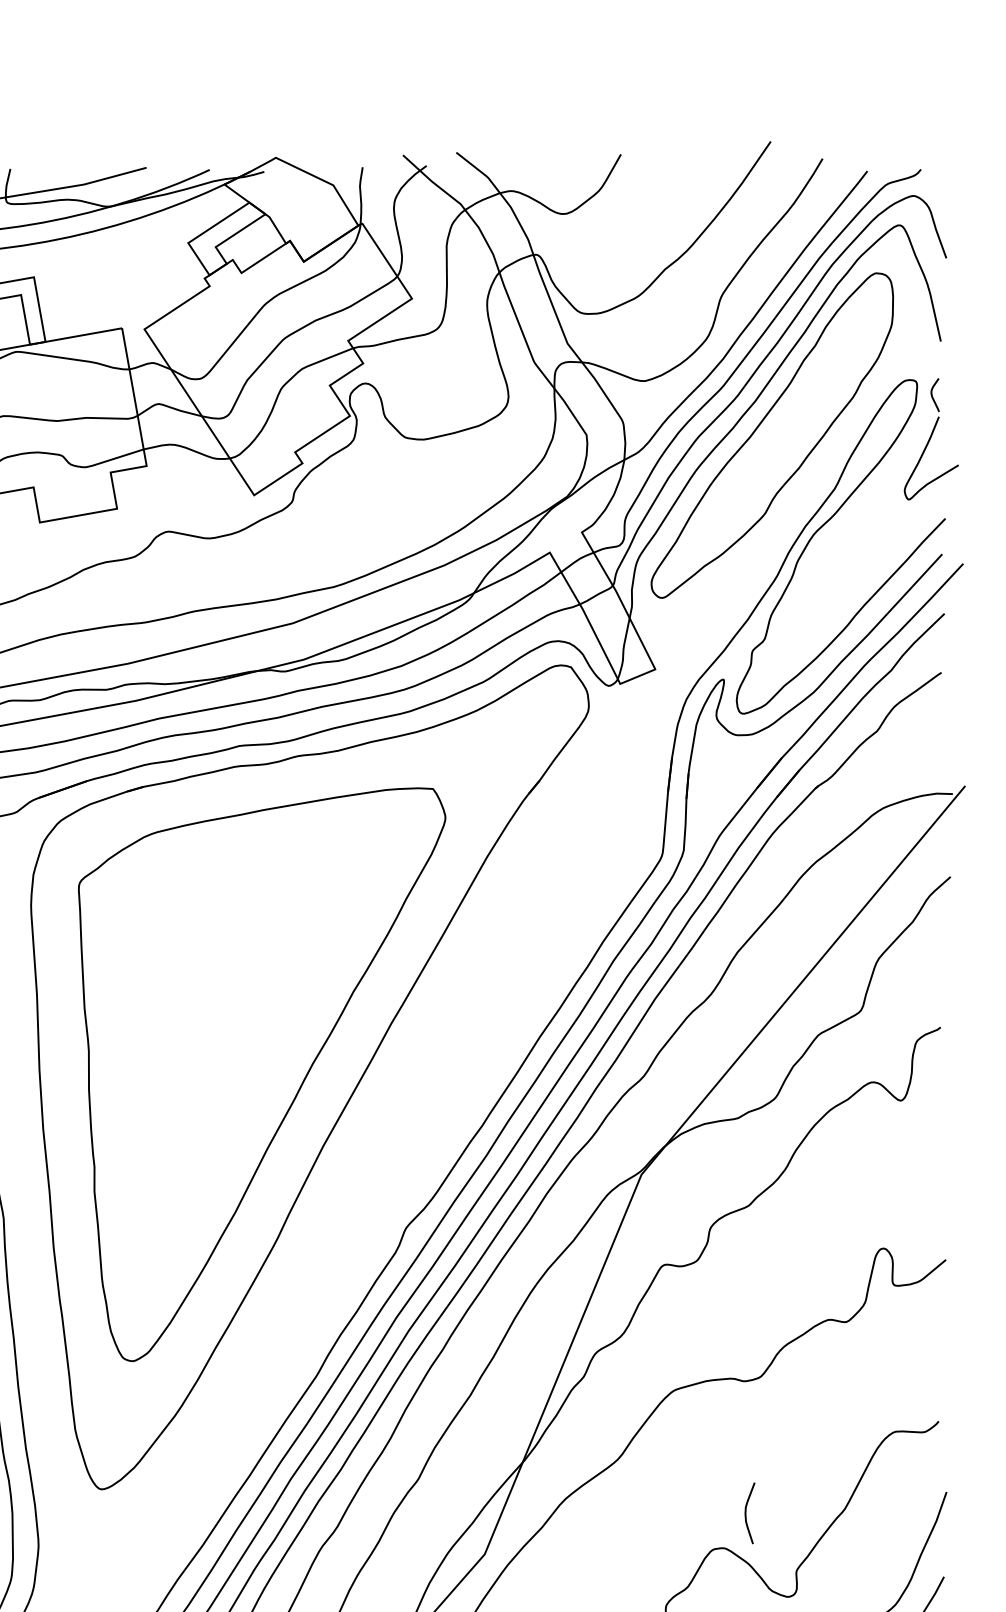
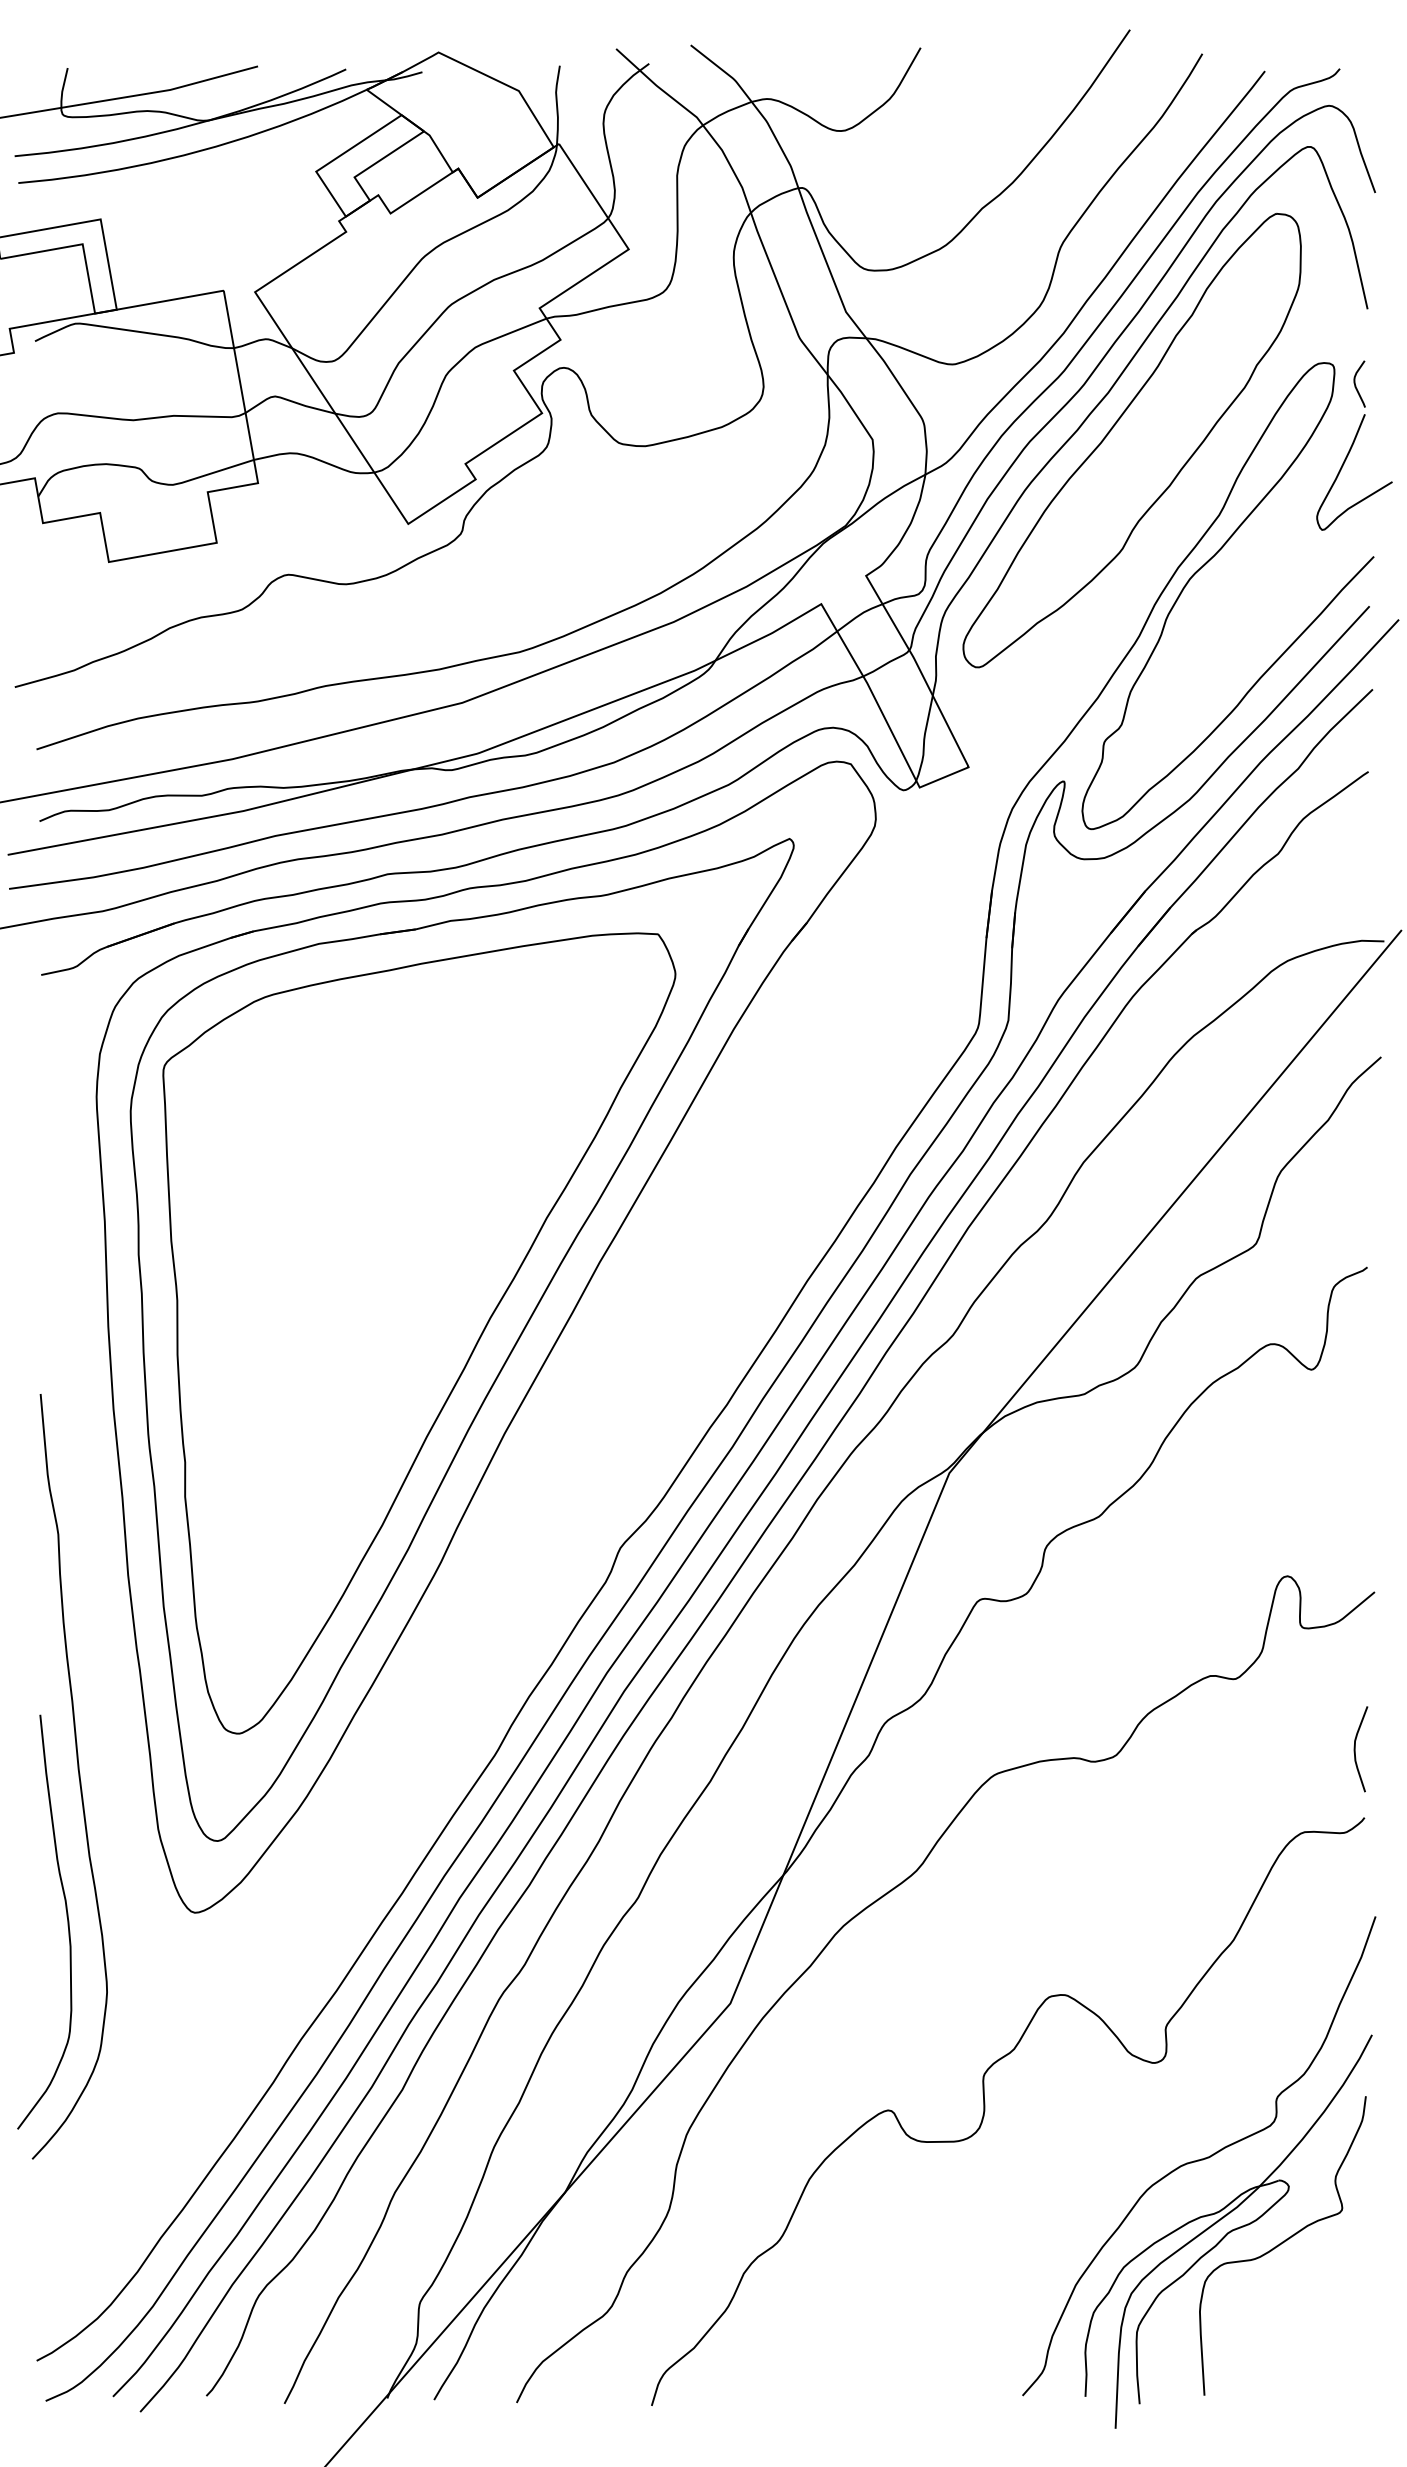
part: (292, 1079) -> (461, 1339), added
curve: (746, 1513) -> (1355, 1749), moved

